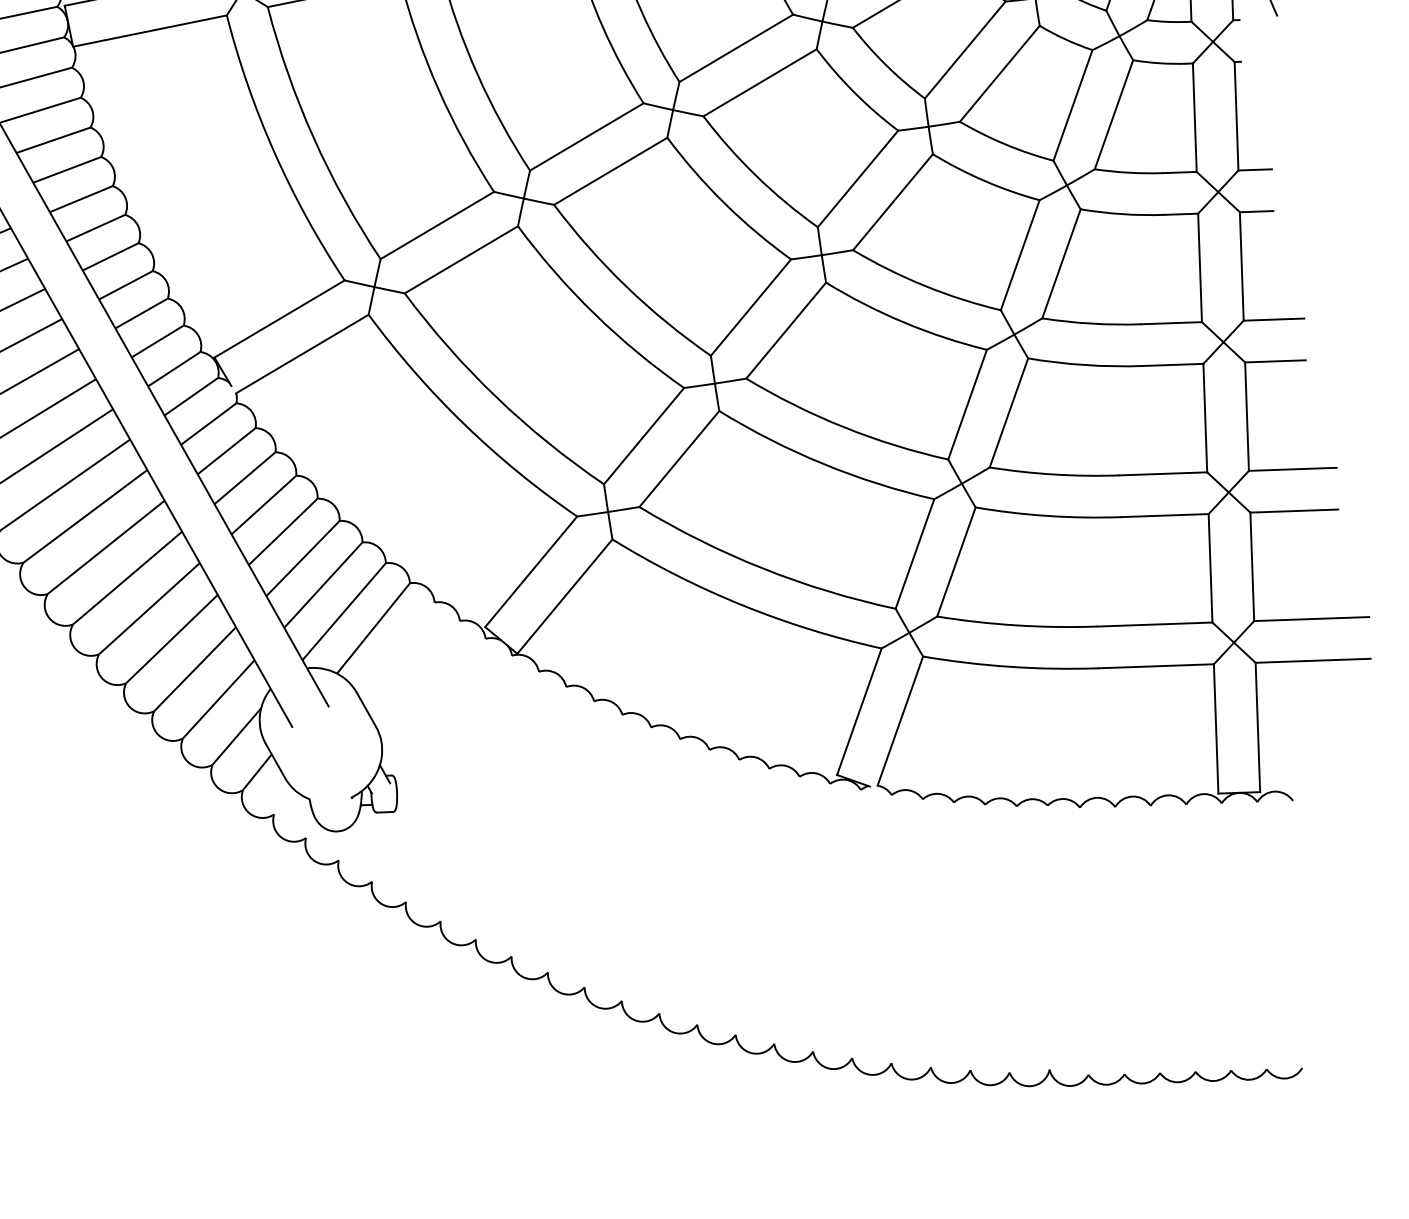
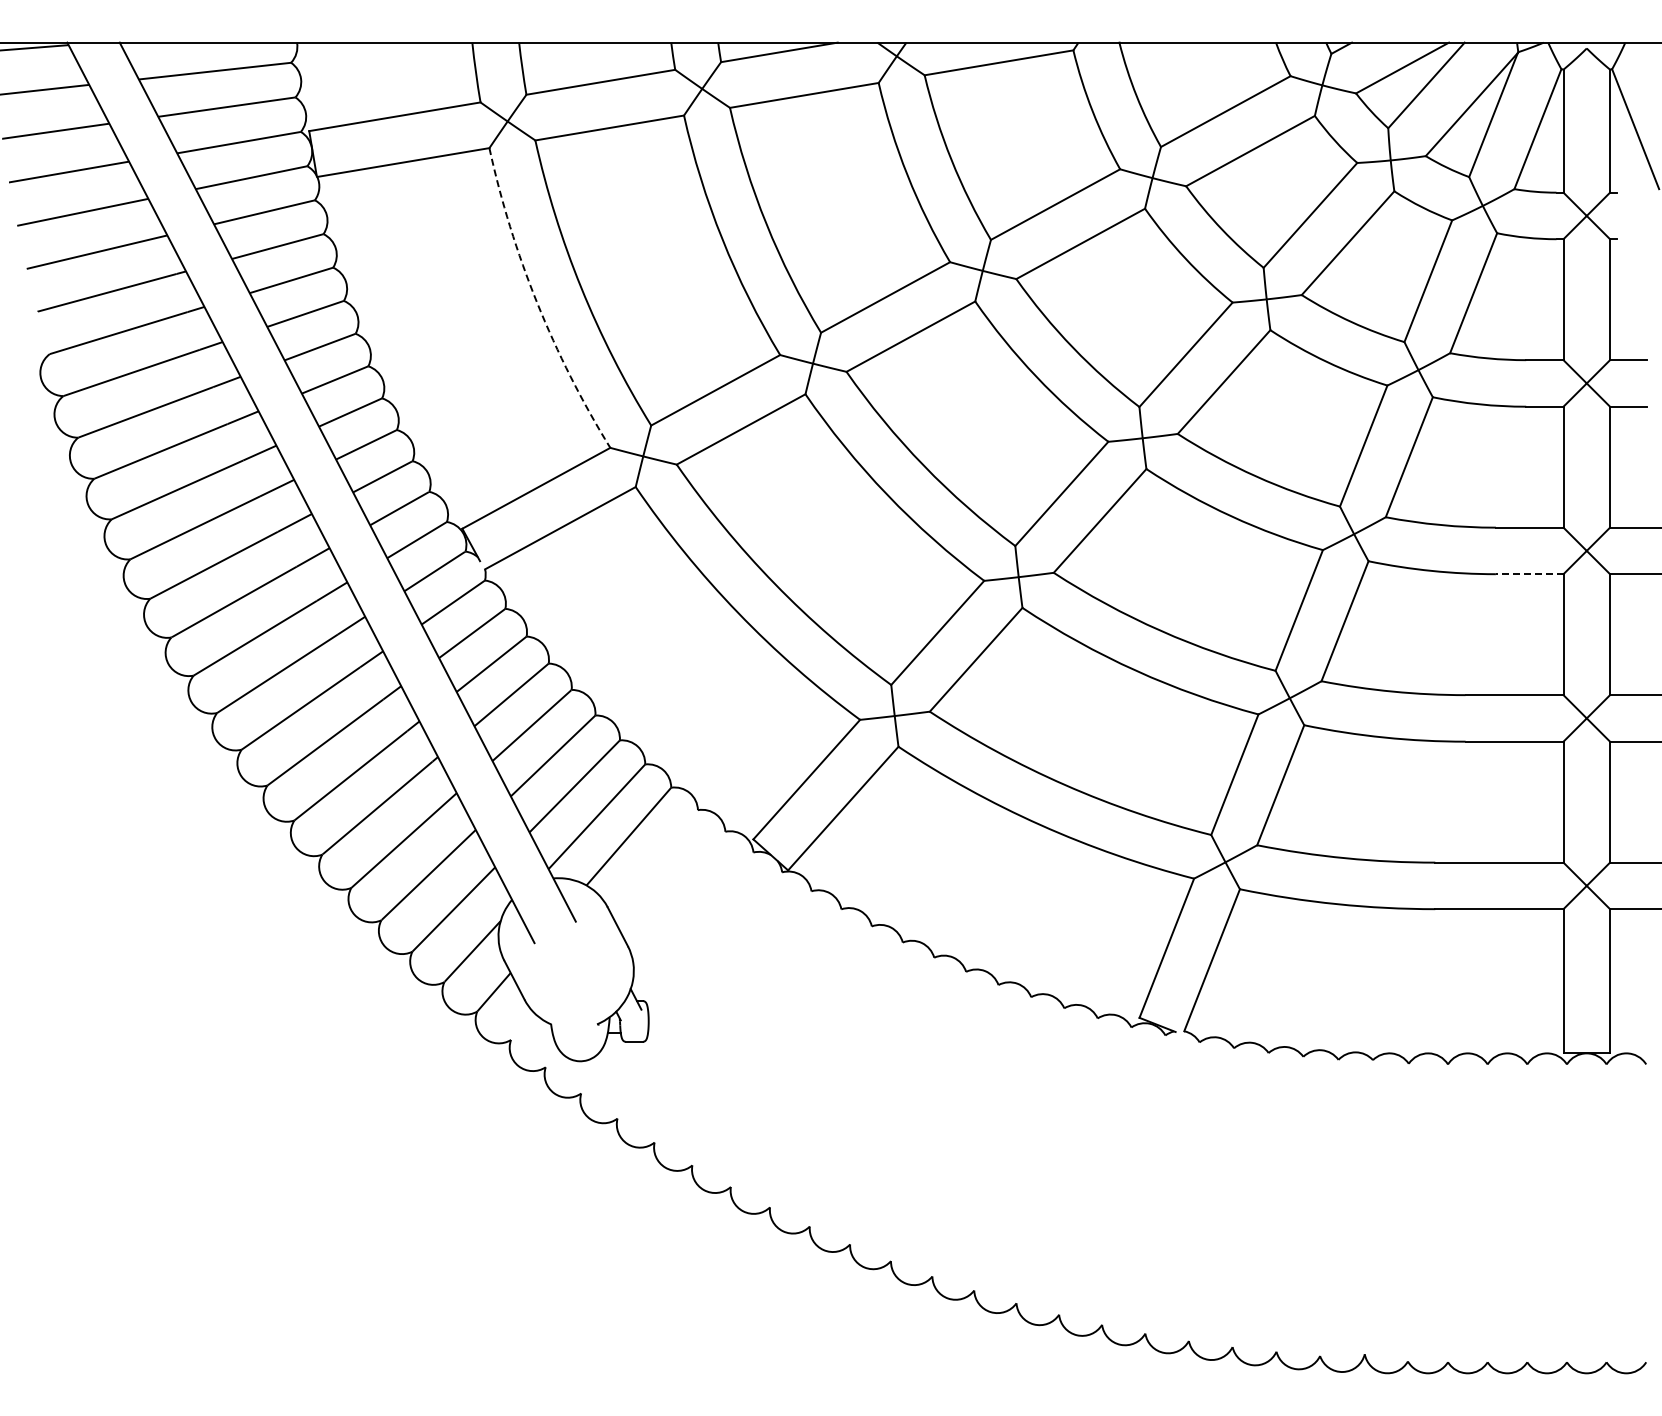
arc: (274, 153) -> (537, 303), solid -> dashed
line: (1172, 365) -> (1529, 574), solid -> dashed

